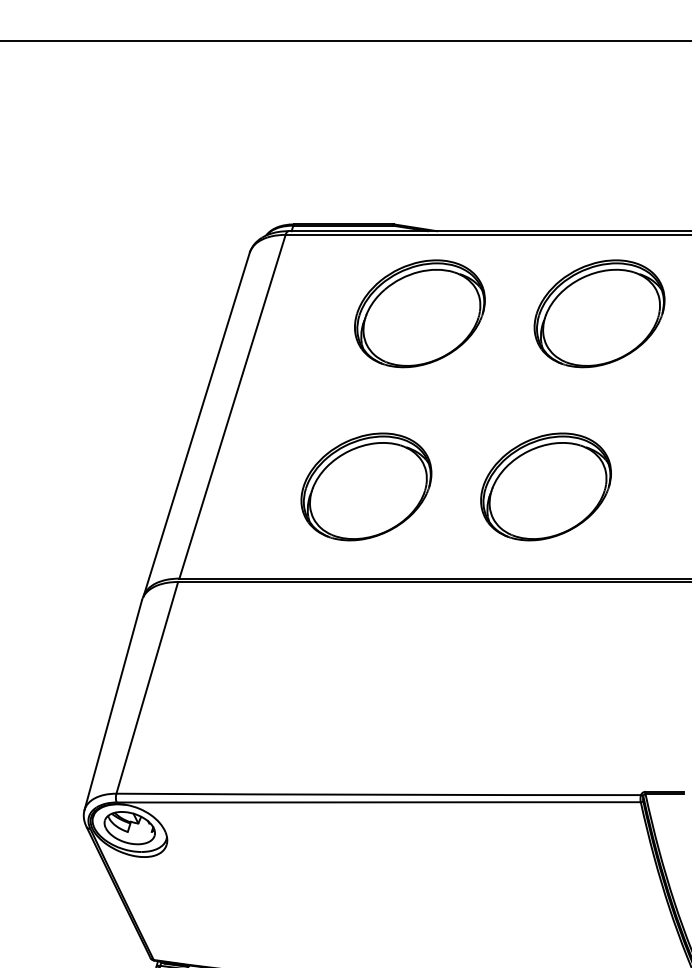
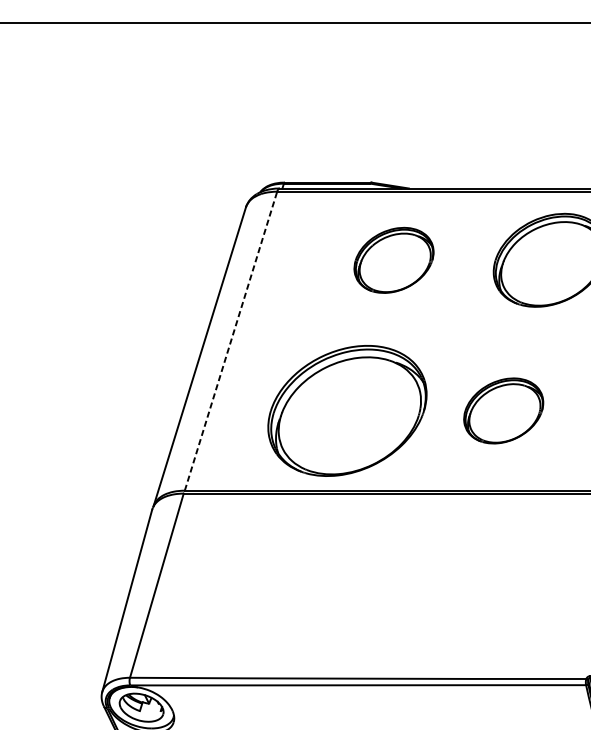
part: (419, 313) -> (393, 260), size x0.7
line: (232, 406) -> (230, 340), solid -> dashed
part: (366, 486) -> (347, 410), size x1.4
part: (545, 486) -> (503, 410), size x0.7

